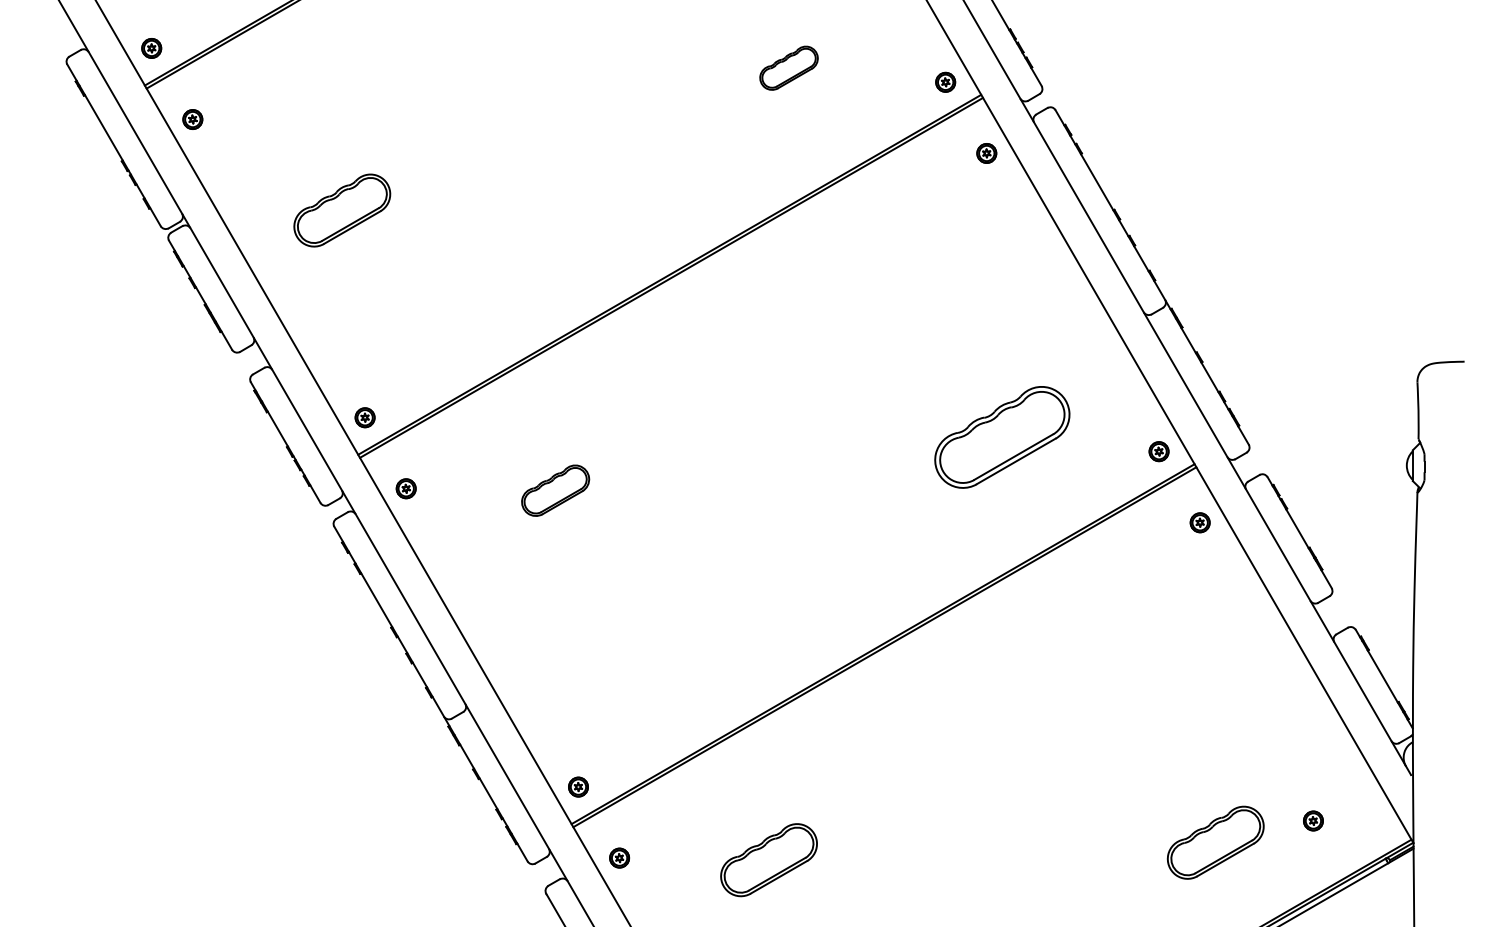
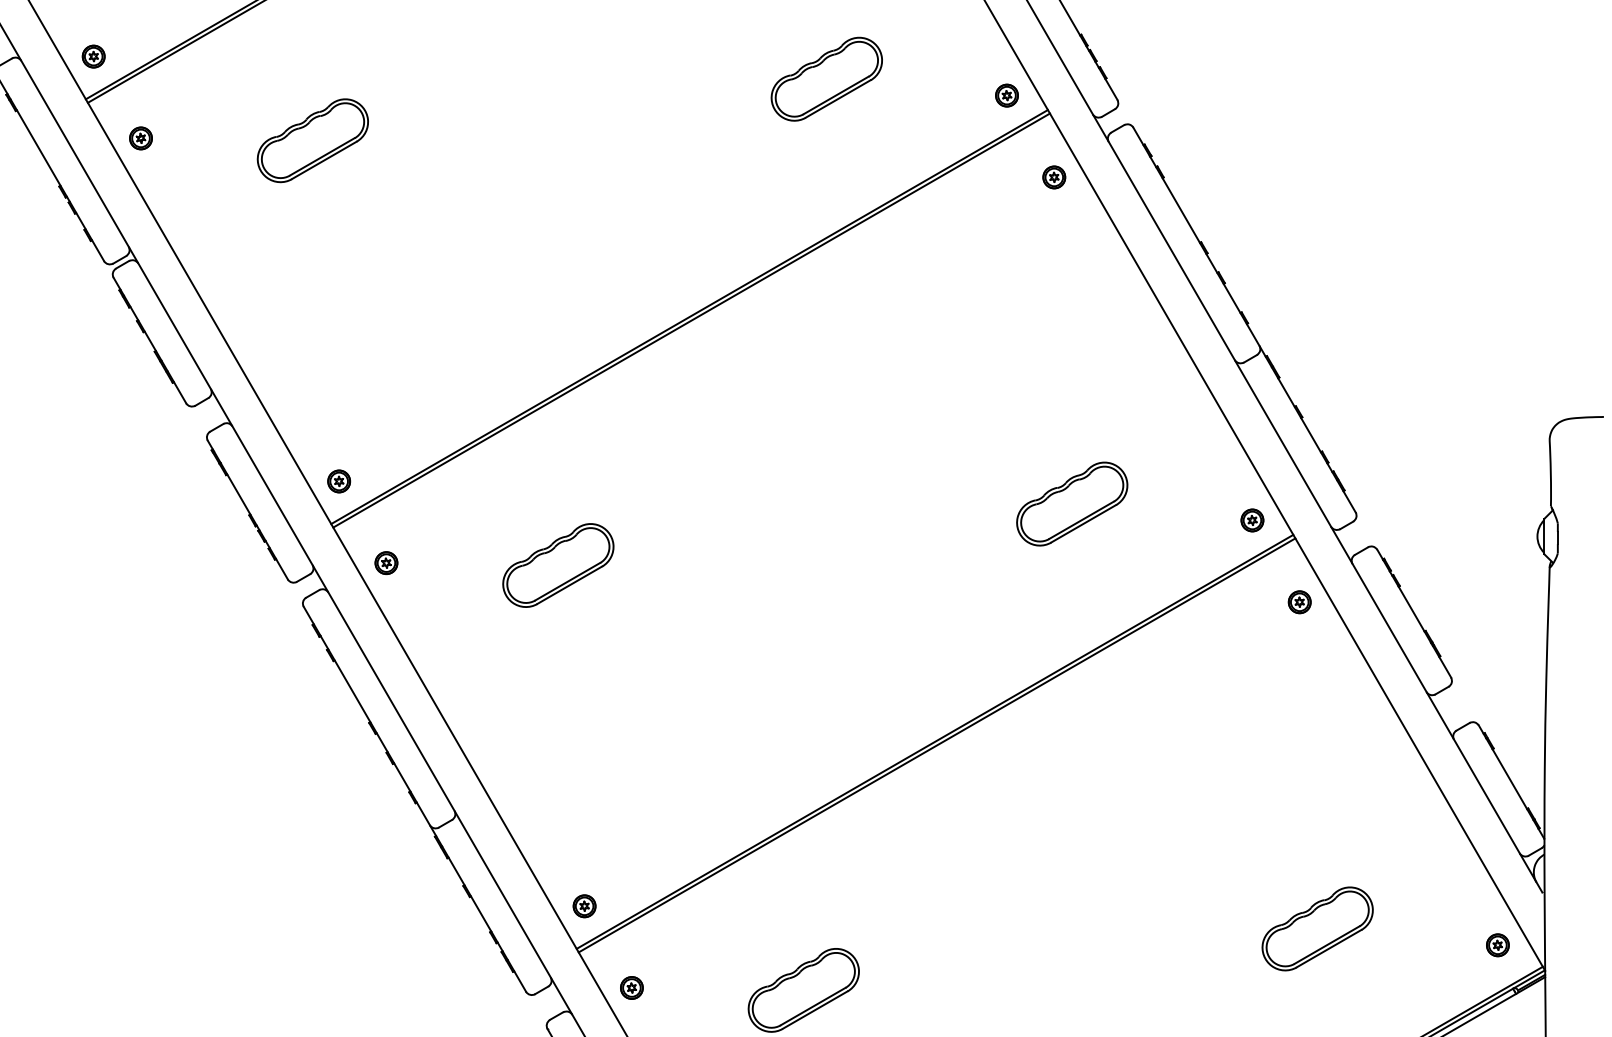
part: (788, 68) -> (826, 79), size x1.67
part: (342, 210) -> (313, 140), moved
part: (1002, 437) -> (1072, 504), size x0.71
part: (555, 490) -> (558, 565), size x1.43
part: (1313, 820) -> (1497, 944), moved
part: (1215, 842) -> (1317, 928), moved

